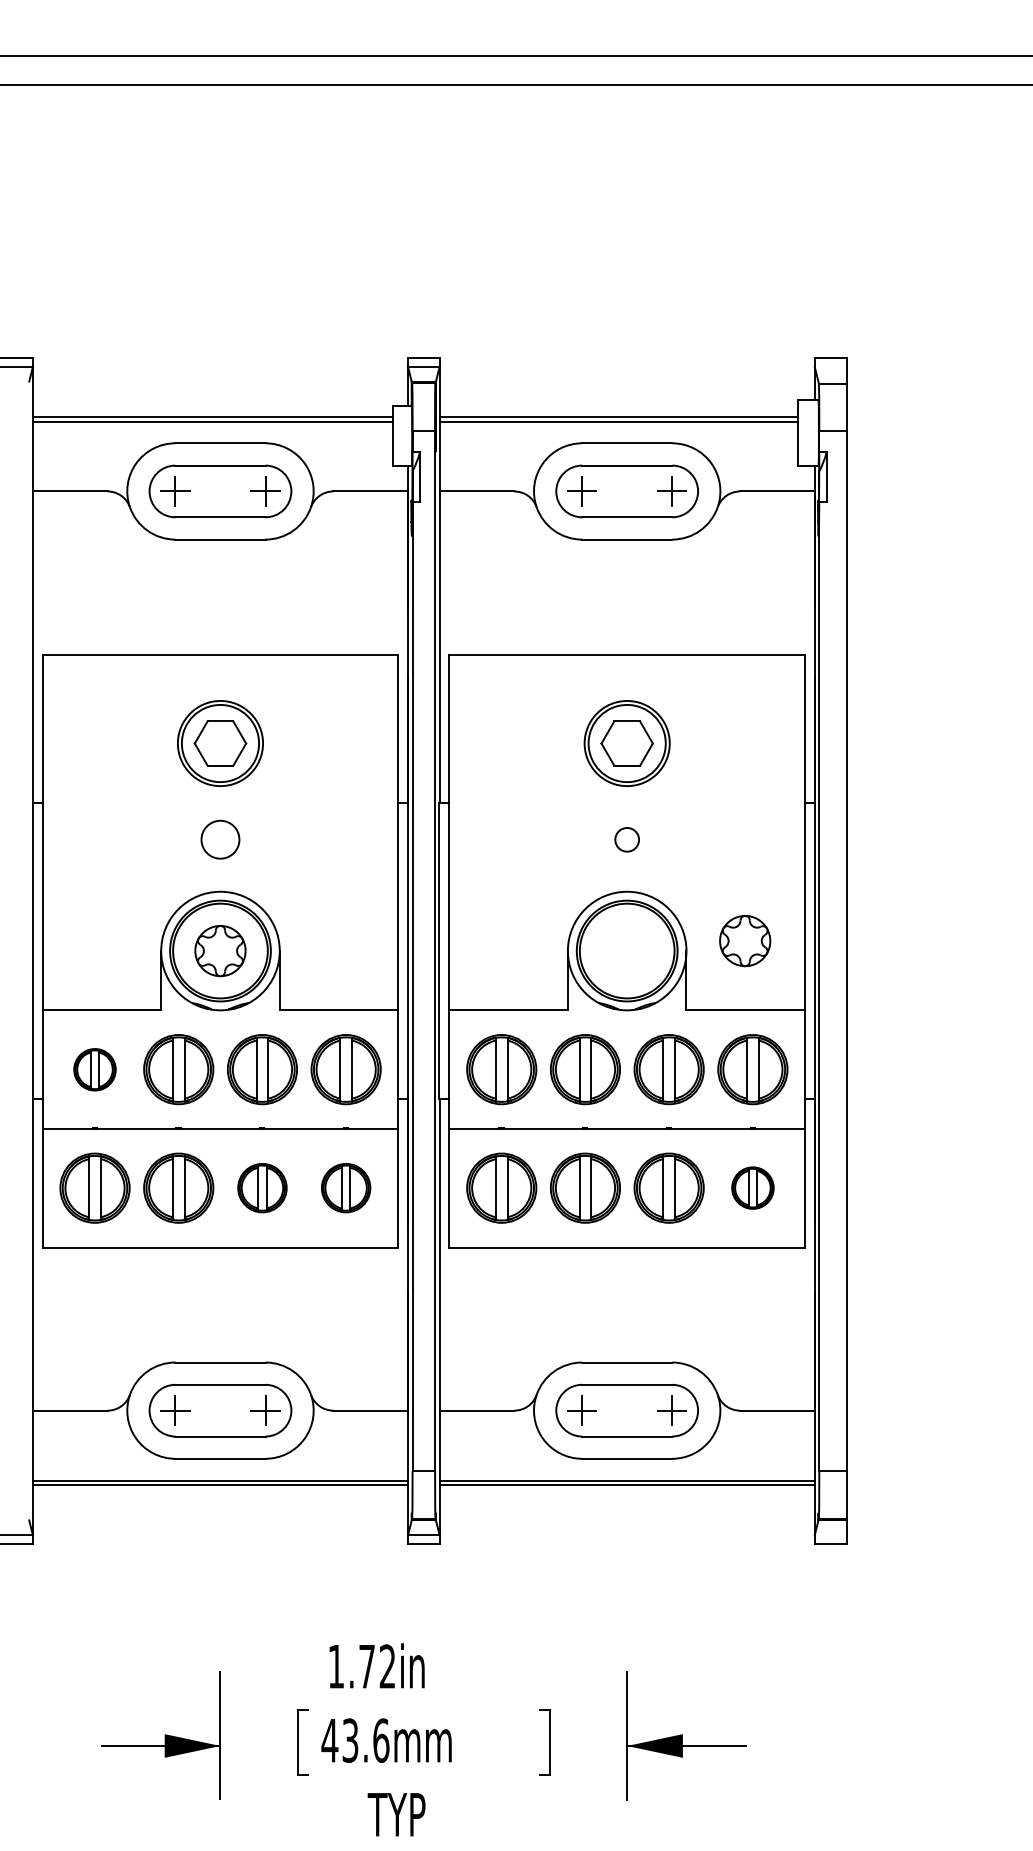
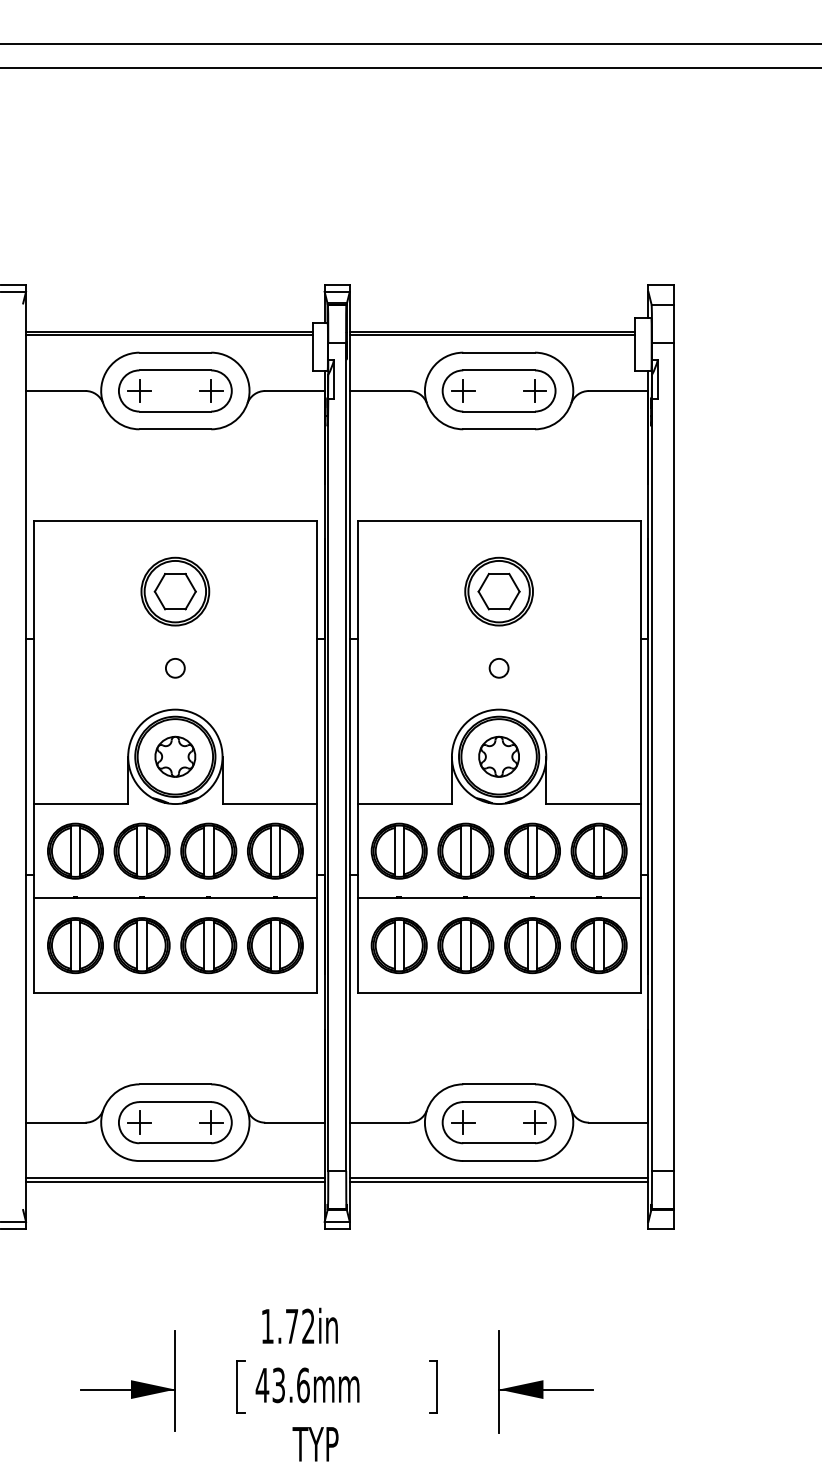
circle: (220, 839) -> (175, 668), size x0.62
part: (745, 941) -> (499, 757), moved
part: (94, 1069) -> (75, 851), size x1.67
part: (262, 1187) -> (208, 945), size x1.43
part: (345, 1187) -> (274, 945), size x1.43
part: (752, 1187) -> (598, 945), size x1.67

